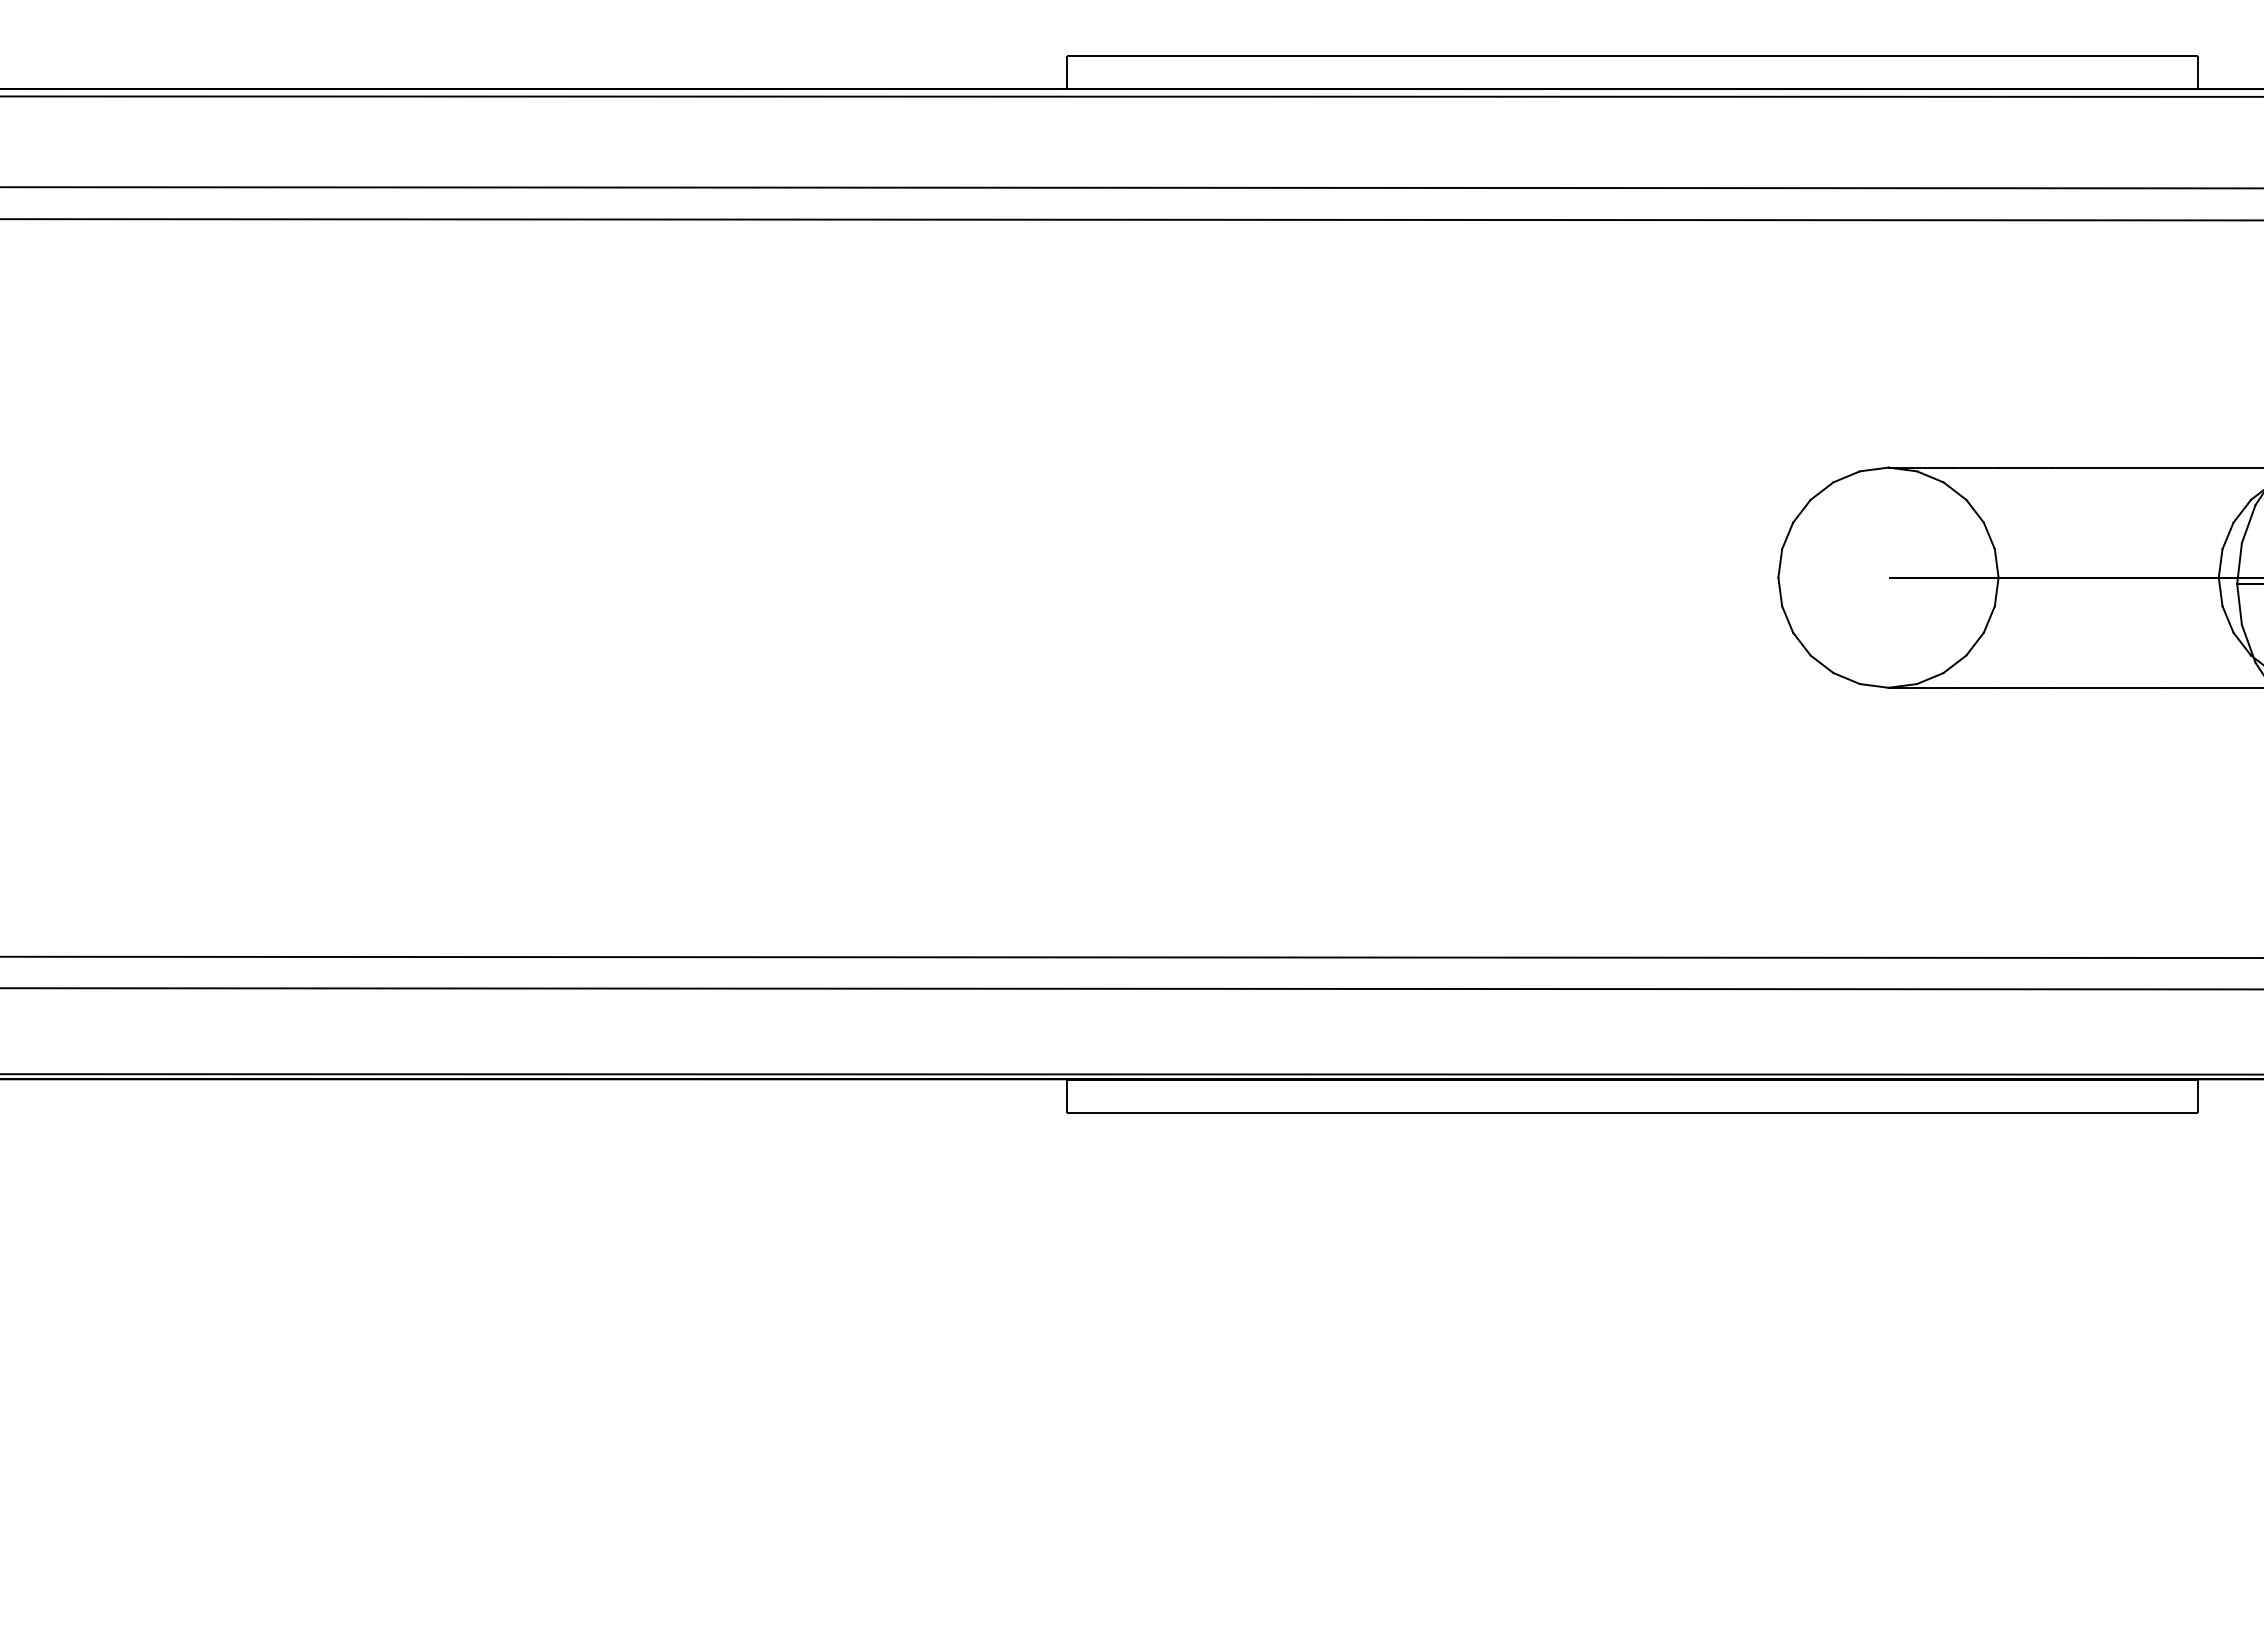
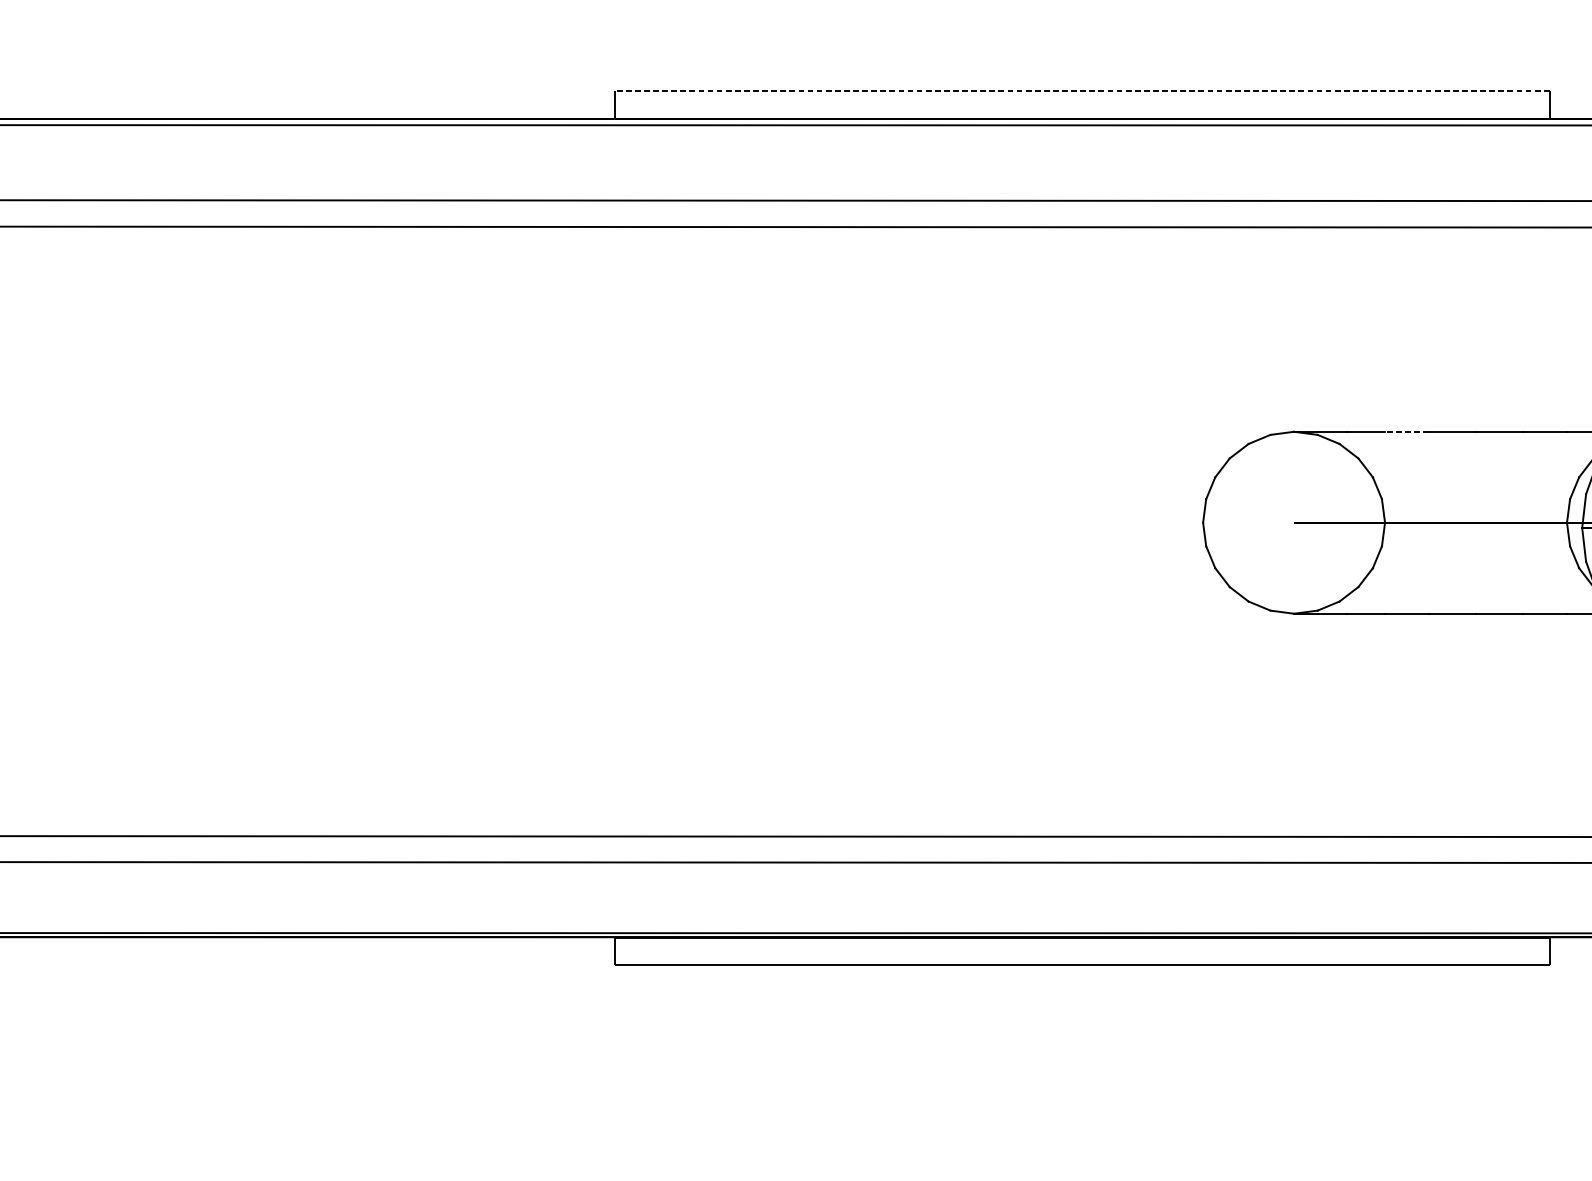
line: (1631, 55) -> (1081, 91), solid -> dashed
line: (2025, 467) -> (1407, 431), solid -> dashed

